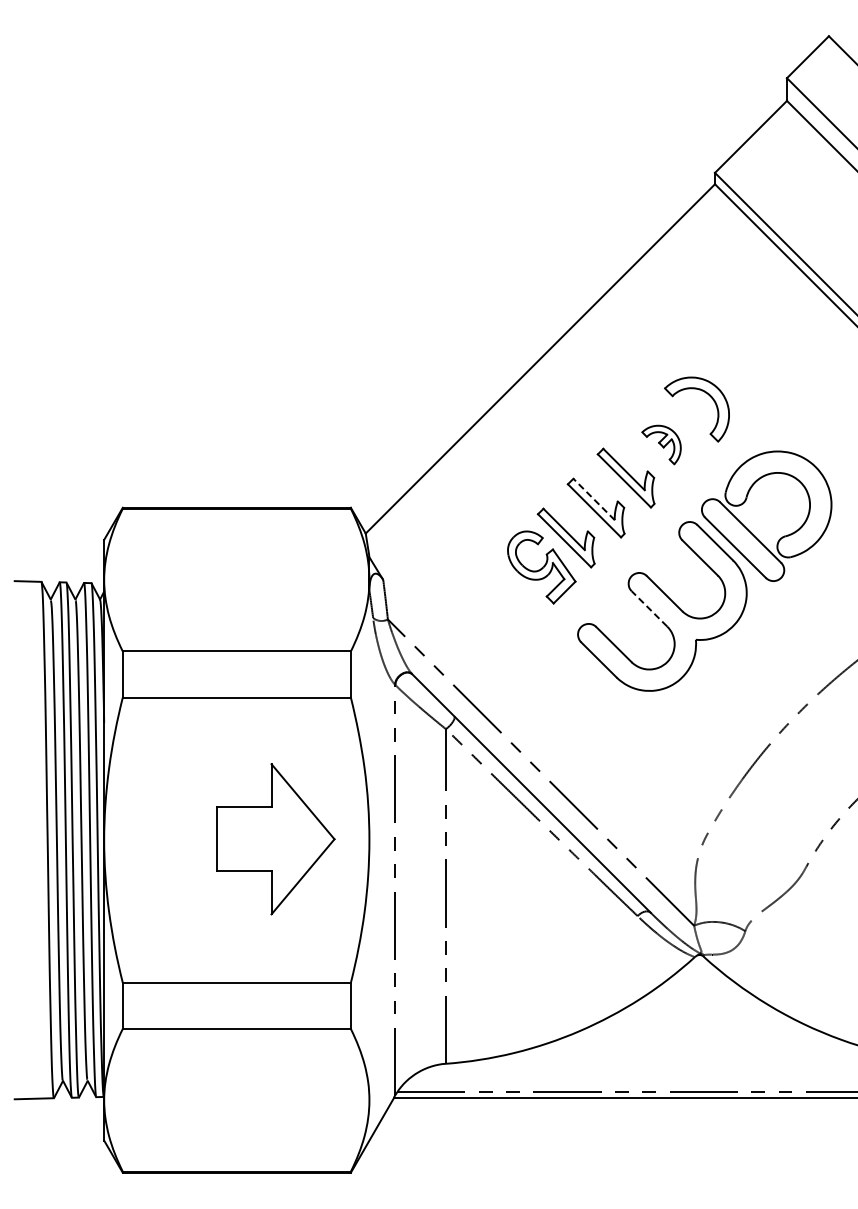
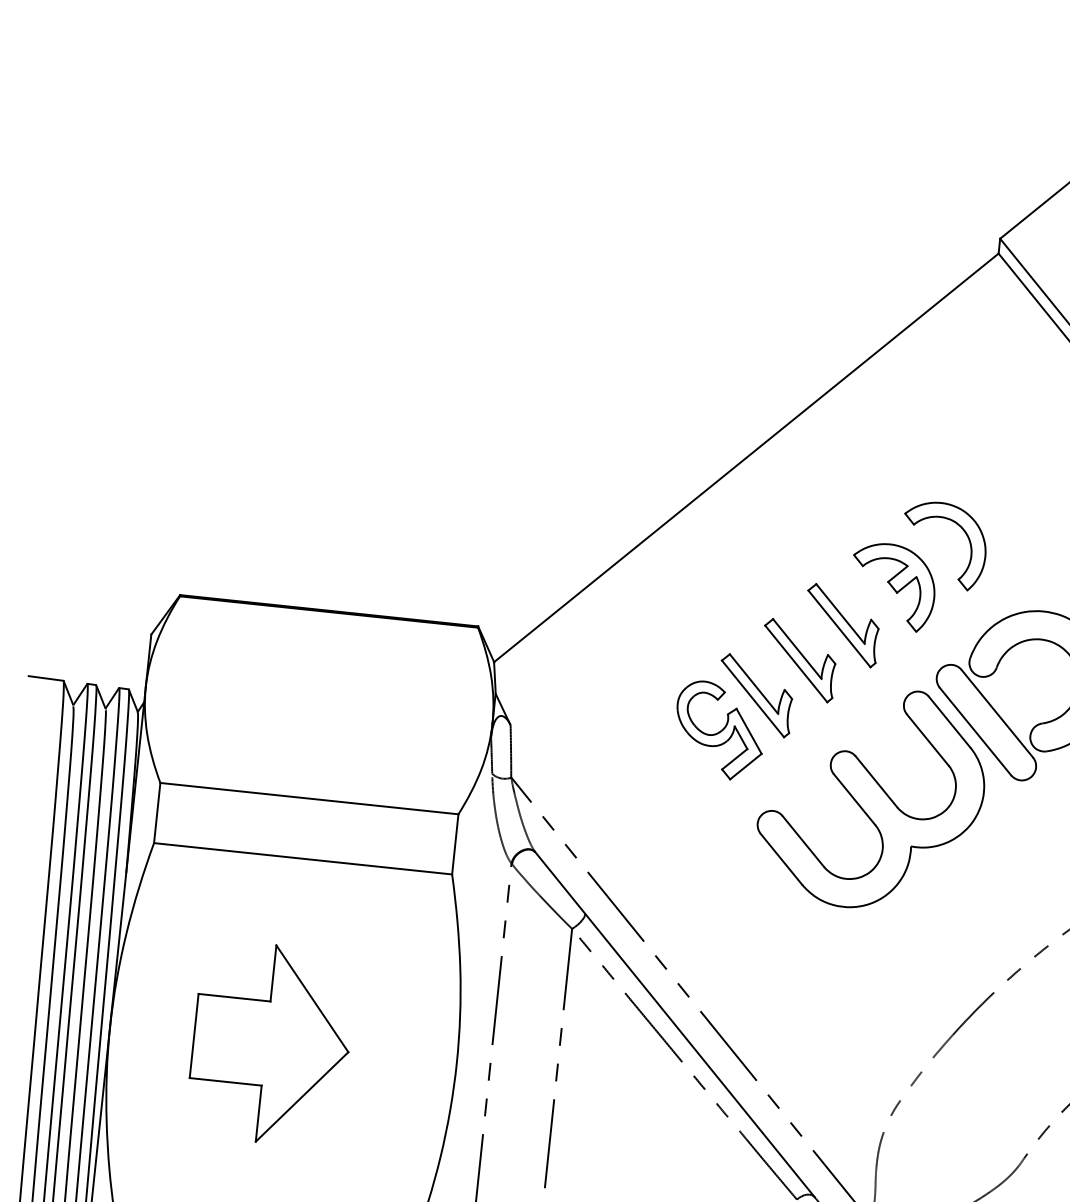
part: (661, 444) -> (892, 586), size x1.67
line: (593, 499) -> (796, 648), dashed -> solid
line: (649, 608) -> (854, 799), dashed -> solid
part: (275, 839) -> (271, 1044), moved

